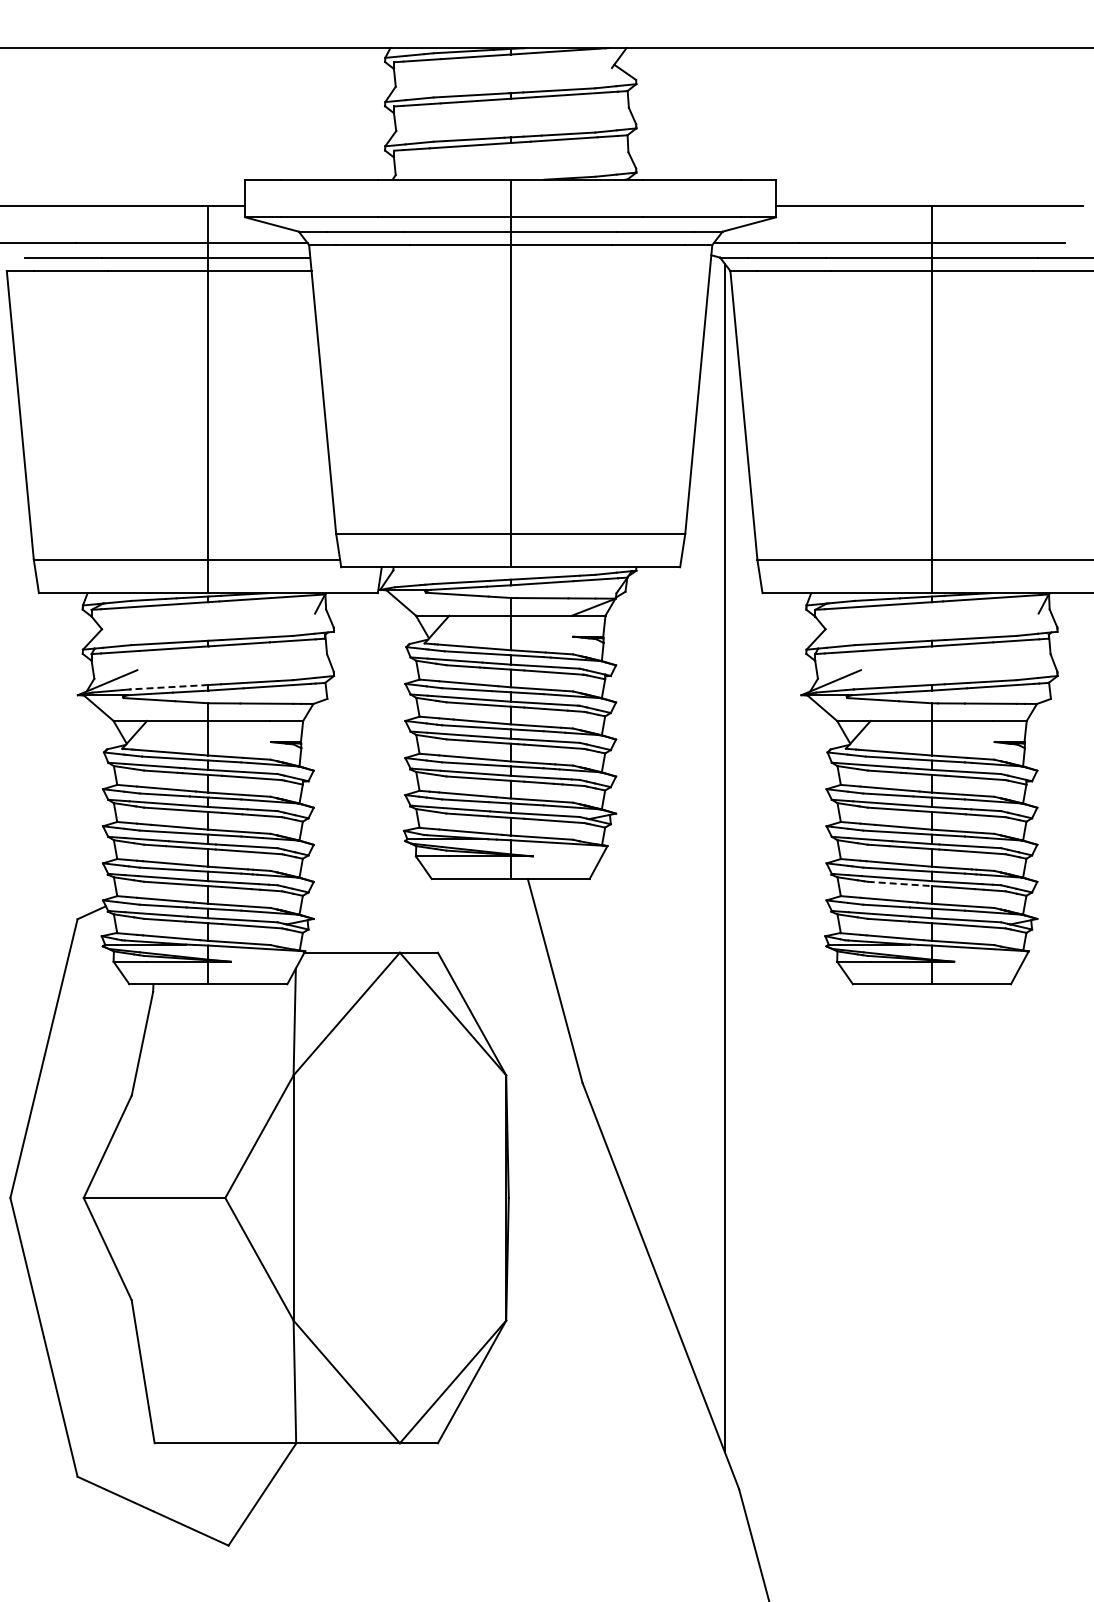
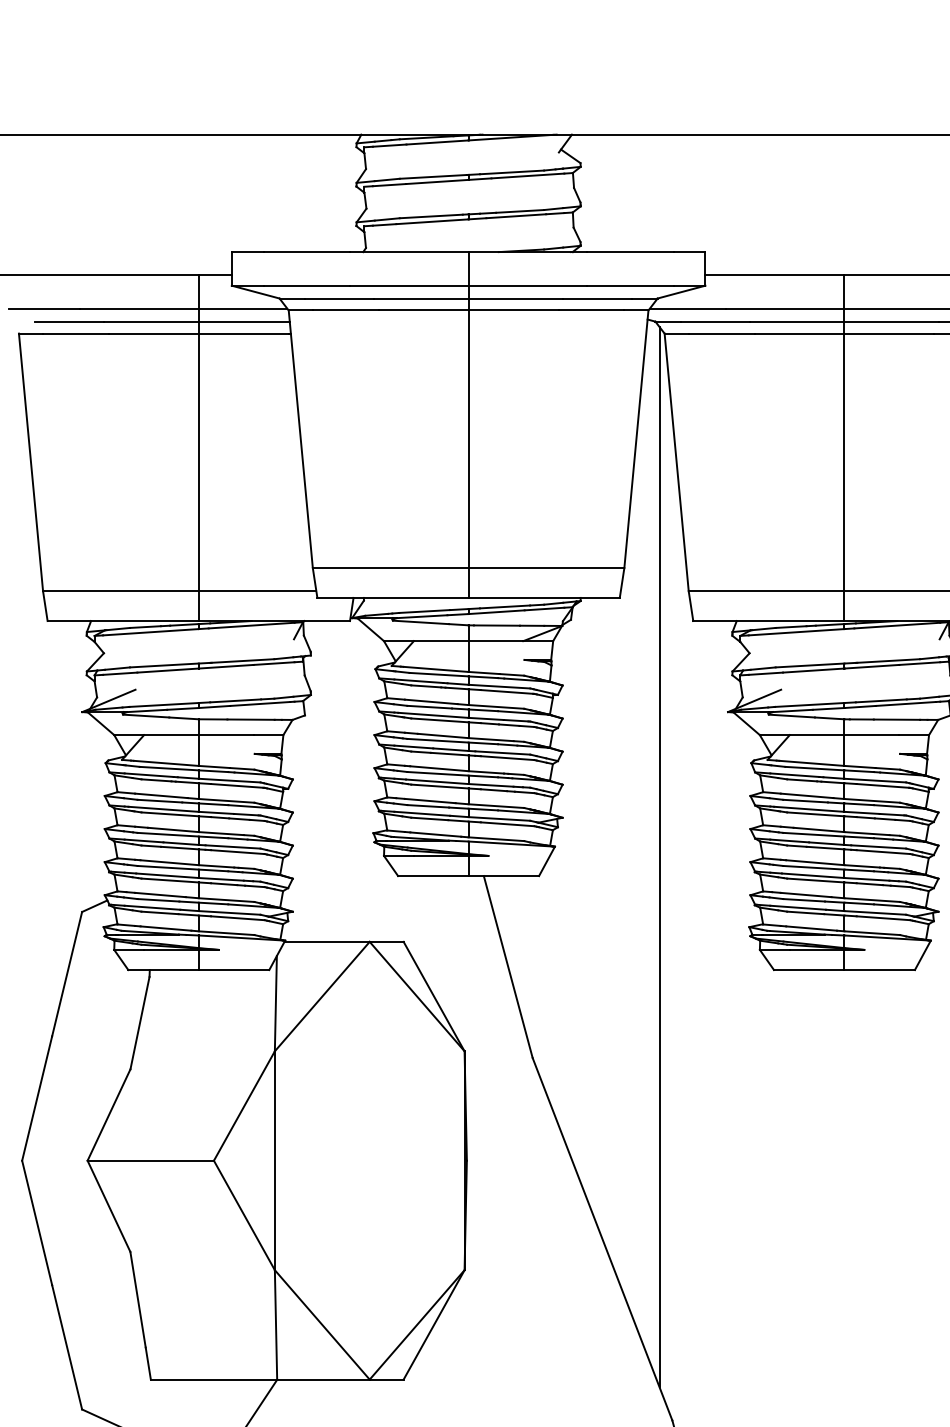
line: (169, 687) -> (164, 705), dashed -> solid
line: (900, 883) -> (816, 880), dashed -> solid

